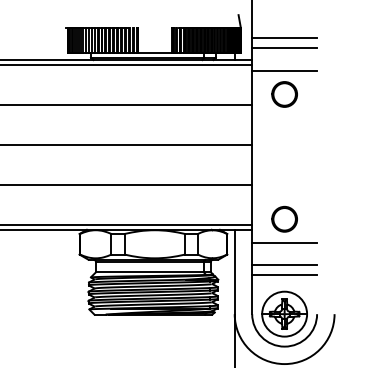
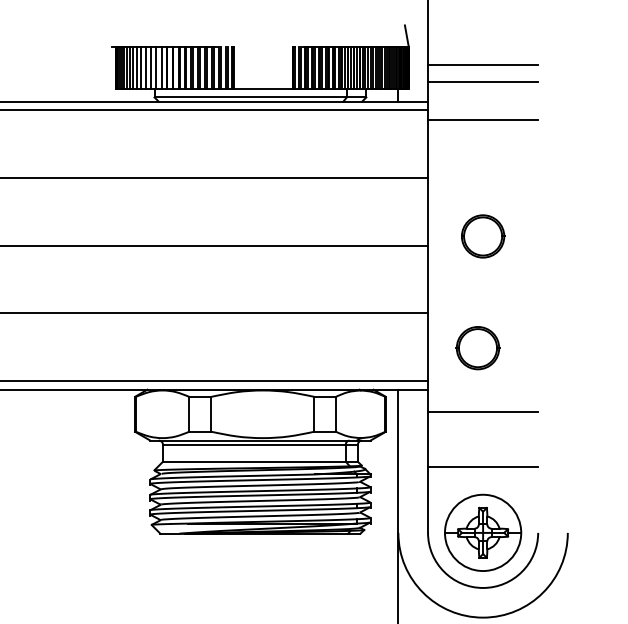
part: (284, 94) -> (482, 236), moved
part: (284, 218) -> (477, 346), moved
line: (284, 265) -> (482, 450), removed

